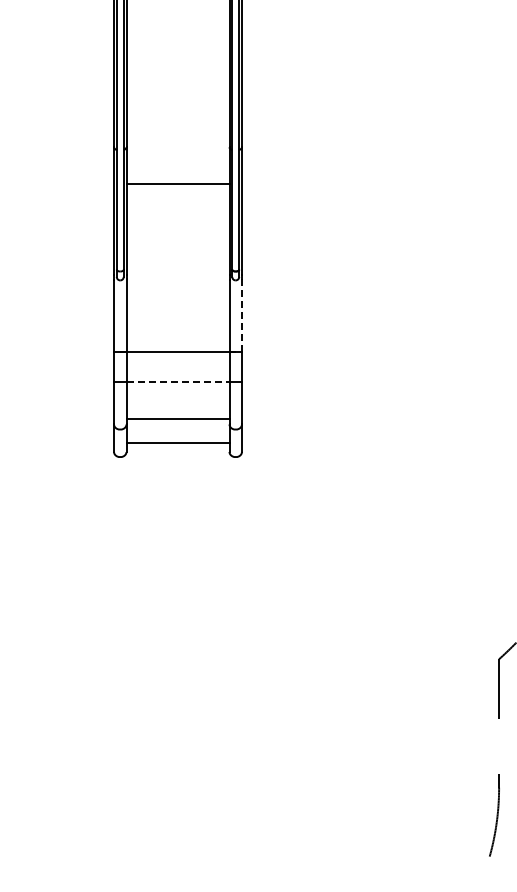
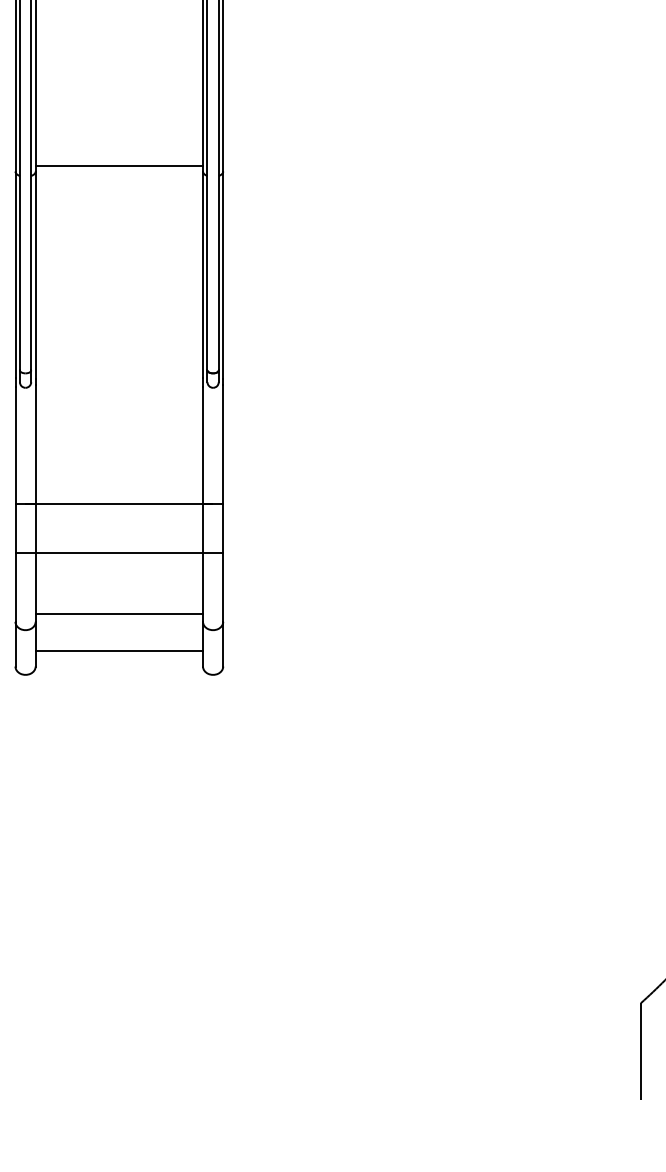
line: (177, 183) -> (118, 165), moved
line: (241, 314) -> (222, 443), dashed -> solid
line: (178, 381) -> (120, 552), dashed -> solid

